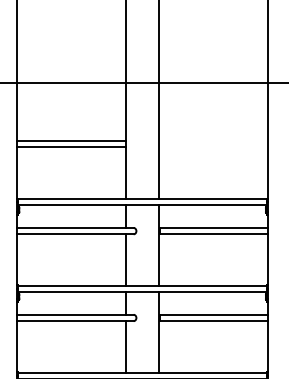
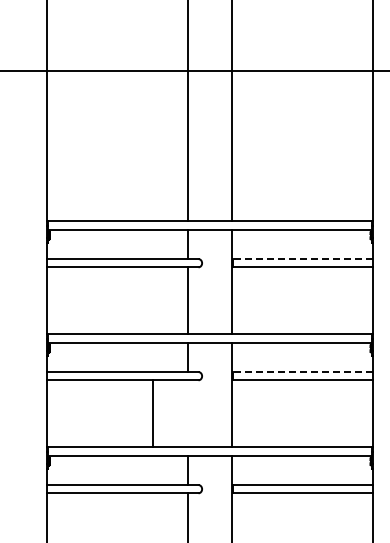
line: (71, 141) -> (117, 146), removed
line: (71, 147) -> (117, 154), removed
line: (213, 228) -> (302, 259), solid -> dashed
line: (213, 315) -> (302, 372), solid -> dashed
line: (125, 346) -> (153, 413), moved

